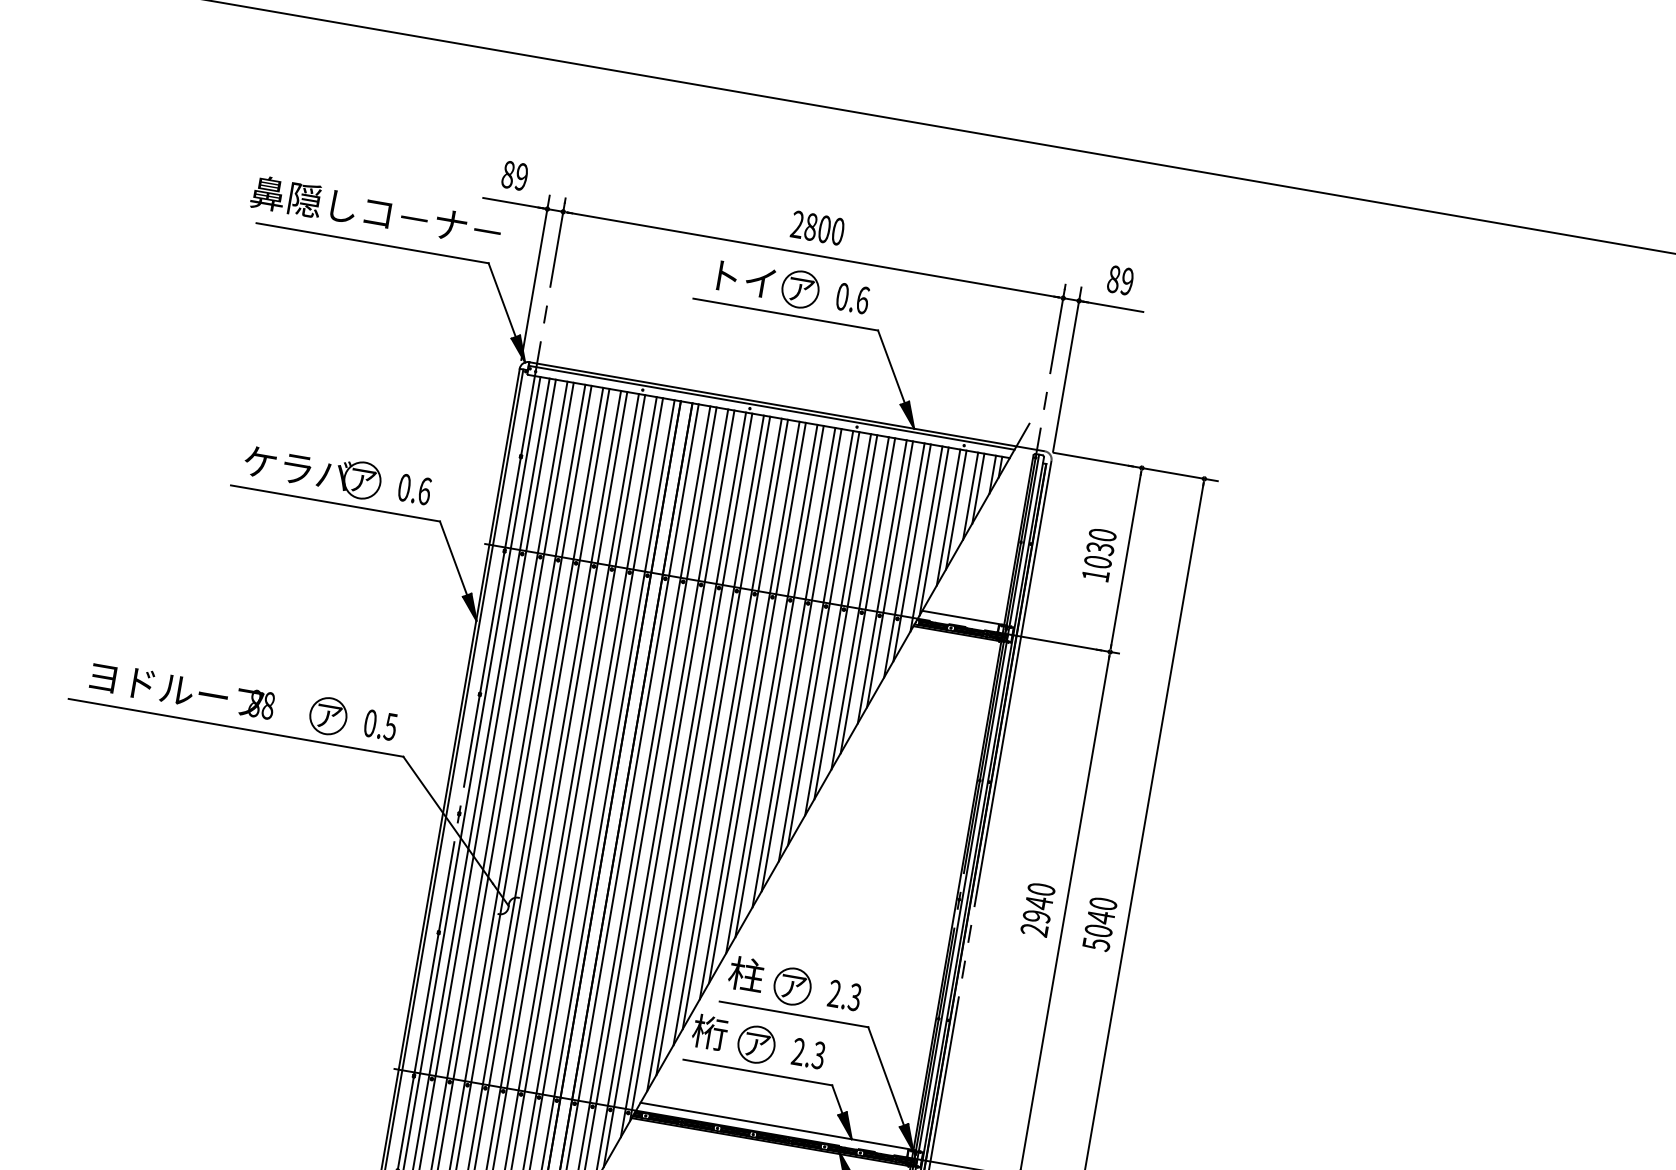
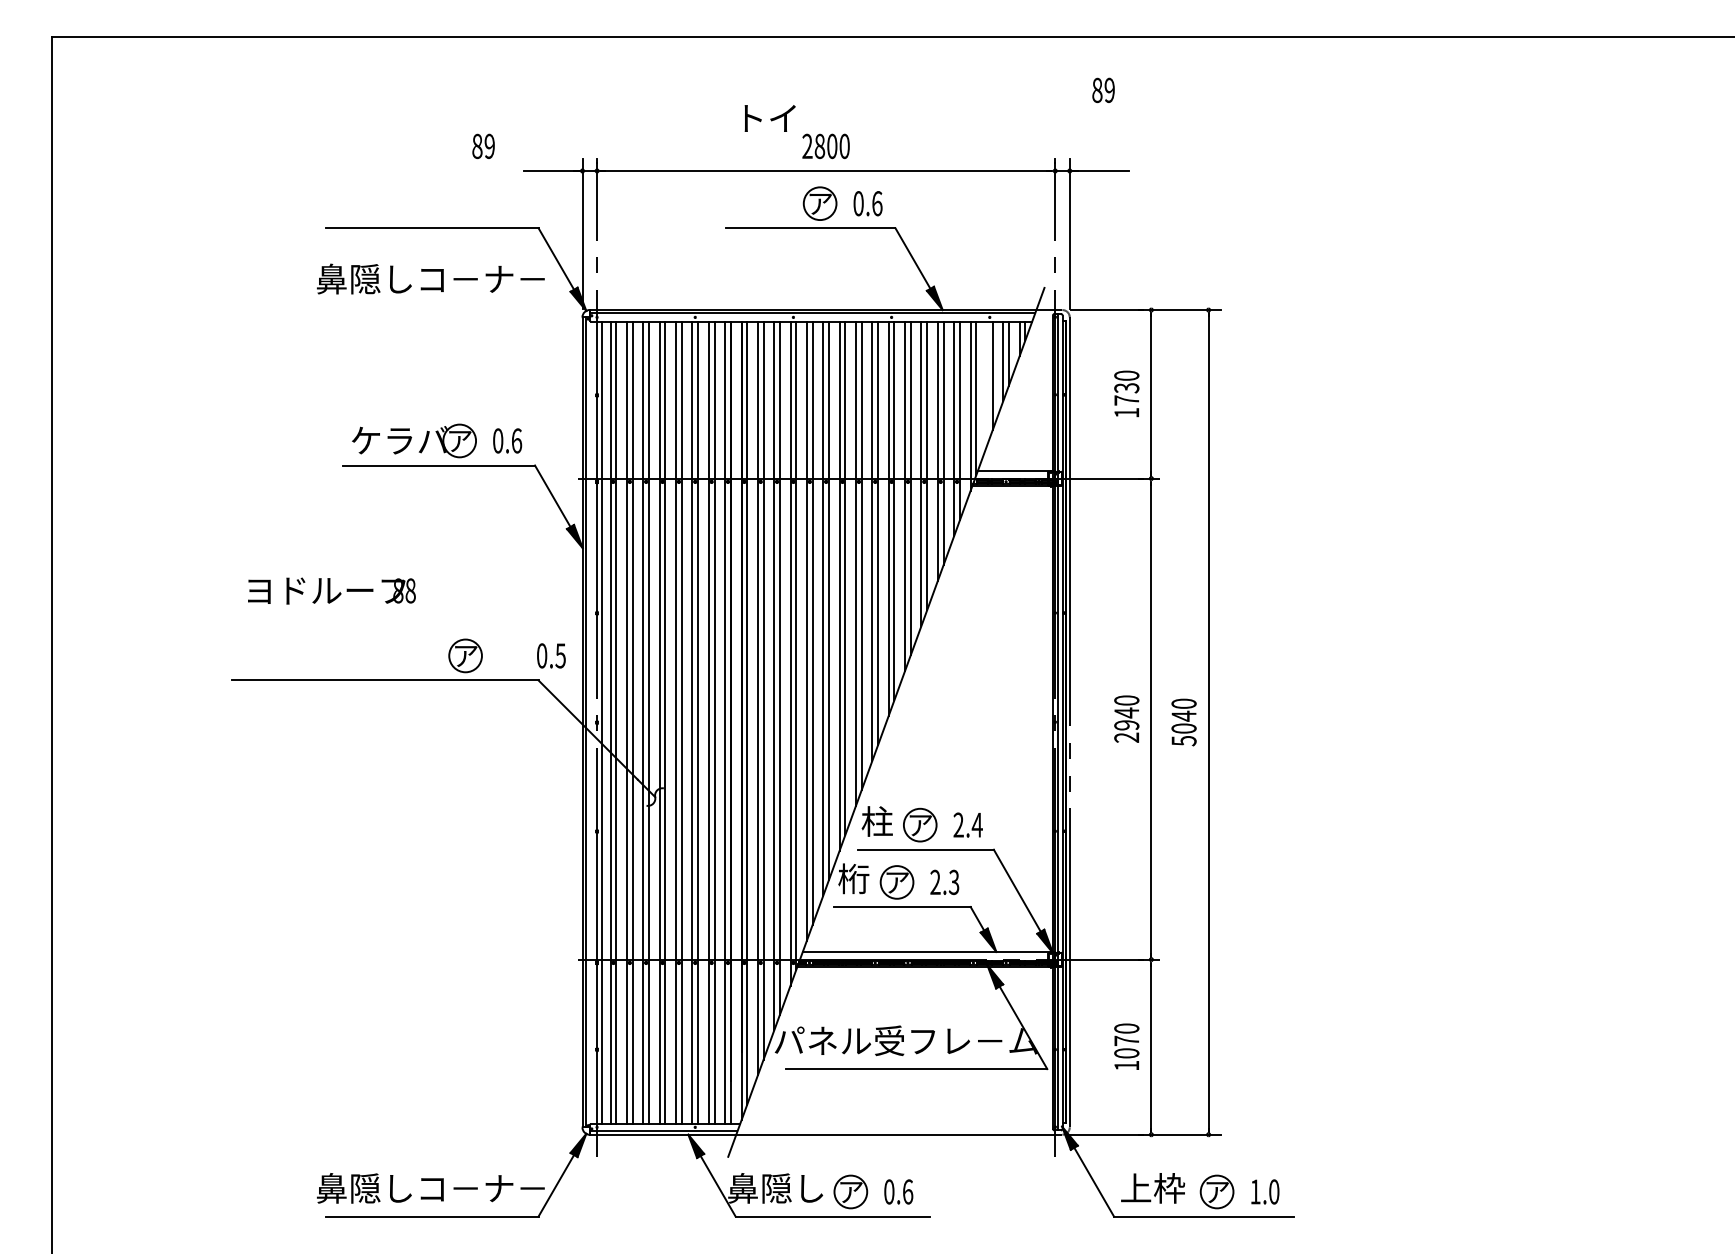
text: (514, 175) -> (483, 146), moved
text: (376, 211) -> (430, 278), moved
text: (745, 279) -> (769, 118), moved
text: (1120, 280) -> (1103, 90), moved
line: (948, 517) -> (986, 383), removed
text: (1097, 562) -> (1126, 400), 1030 -> 1730
text: (182, 690) -> (331, 590), moved
text: (380, 724) -> (551, 655), moved
text: (854, 996) -> (976, 824), 2.3 -> 2.4

